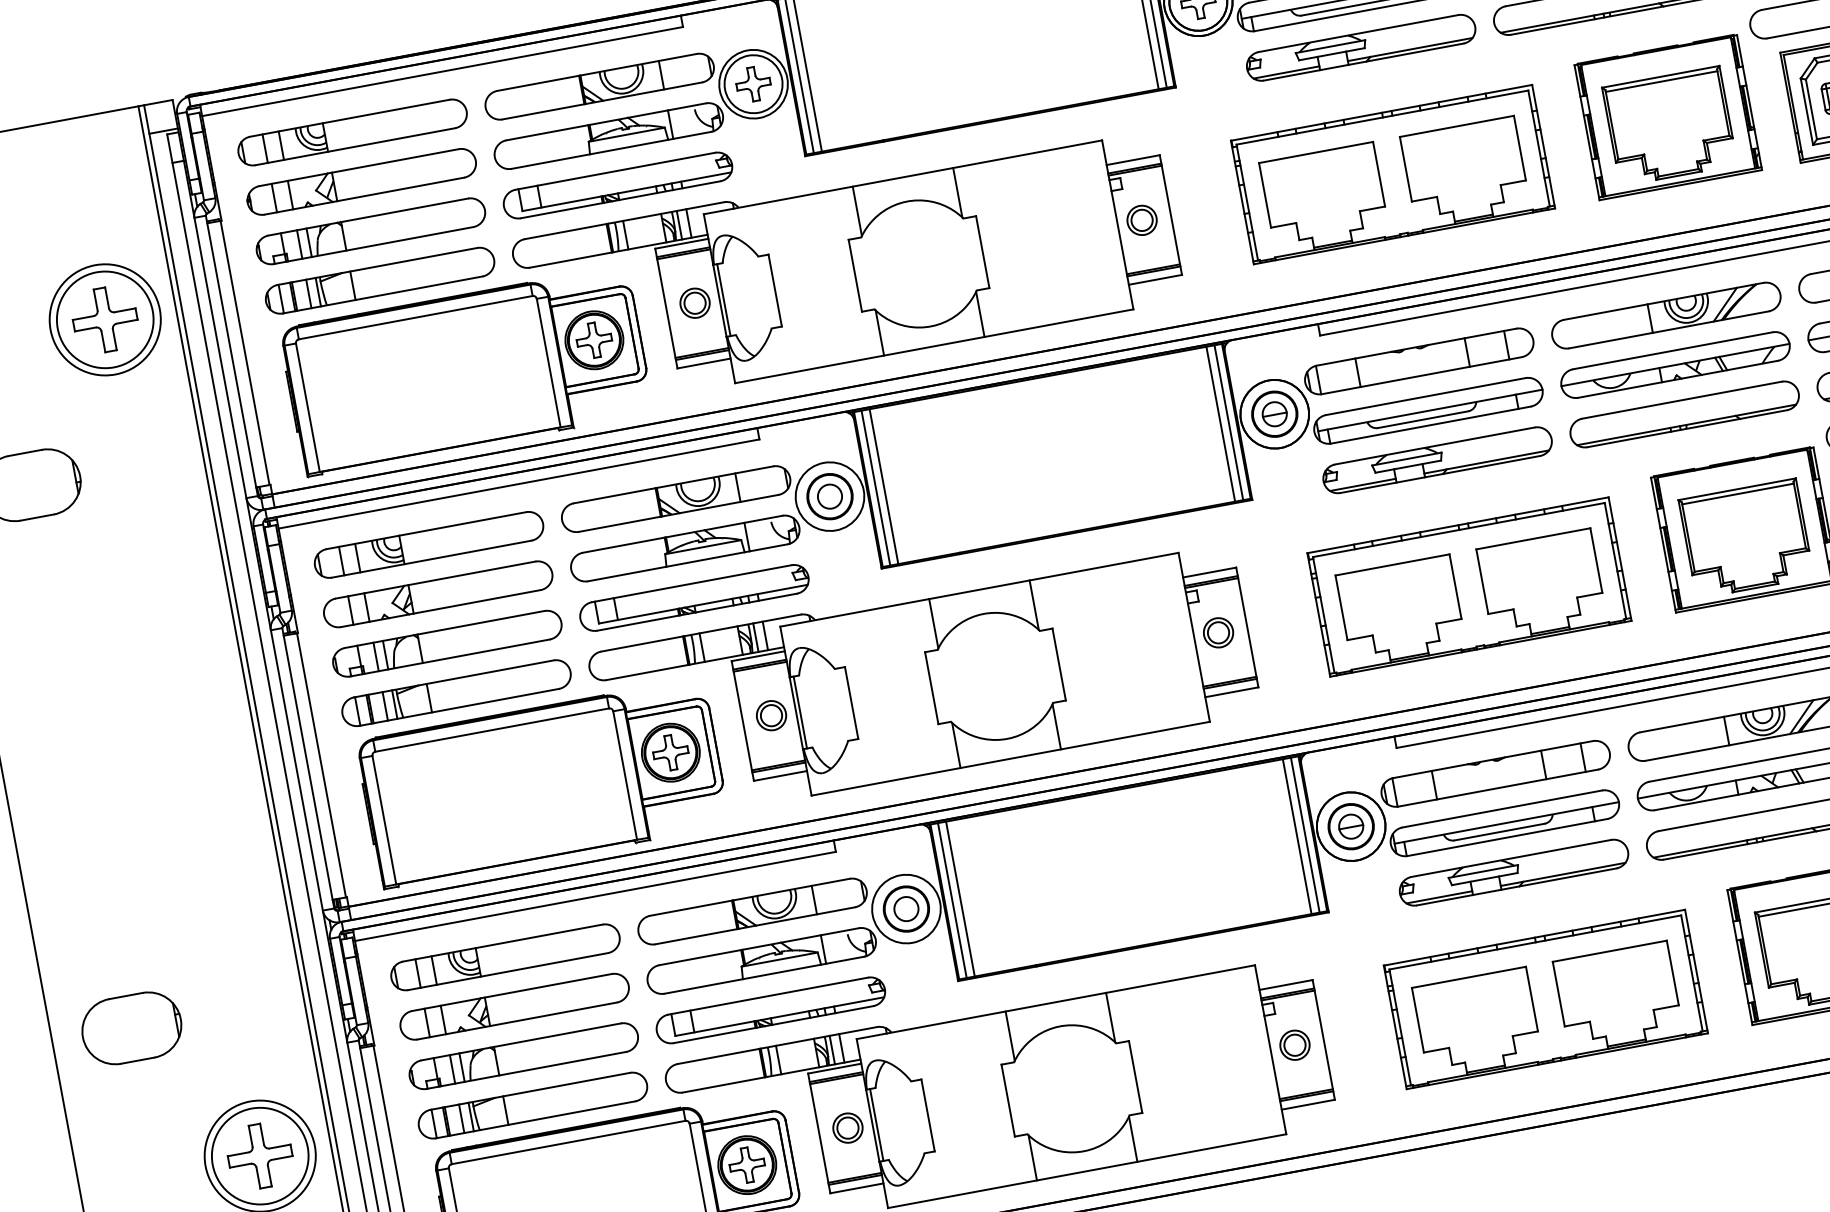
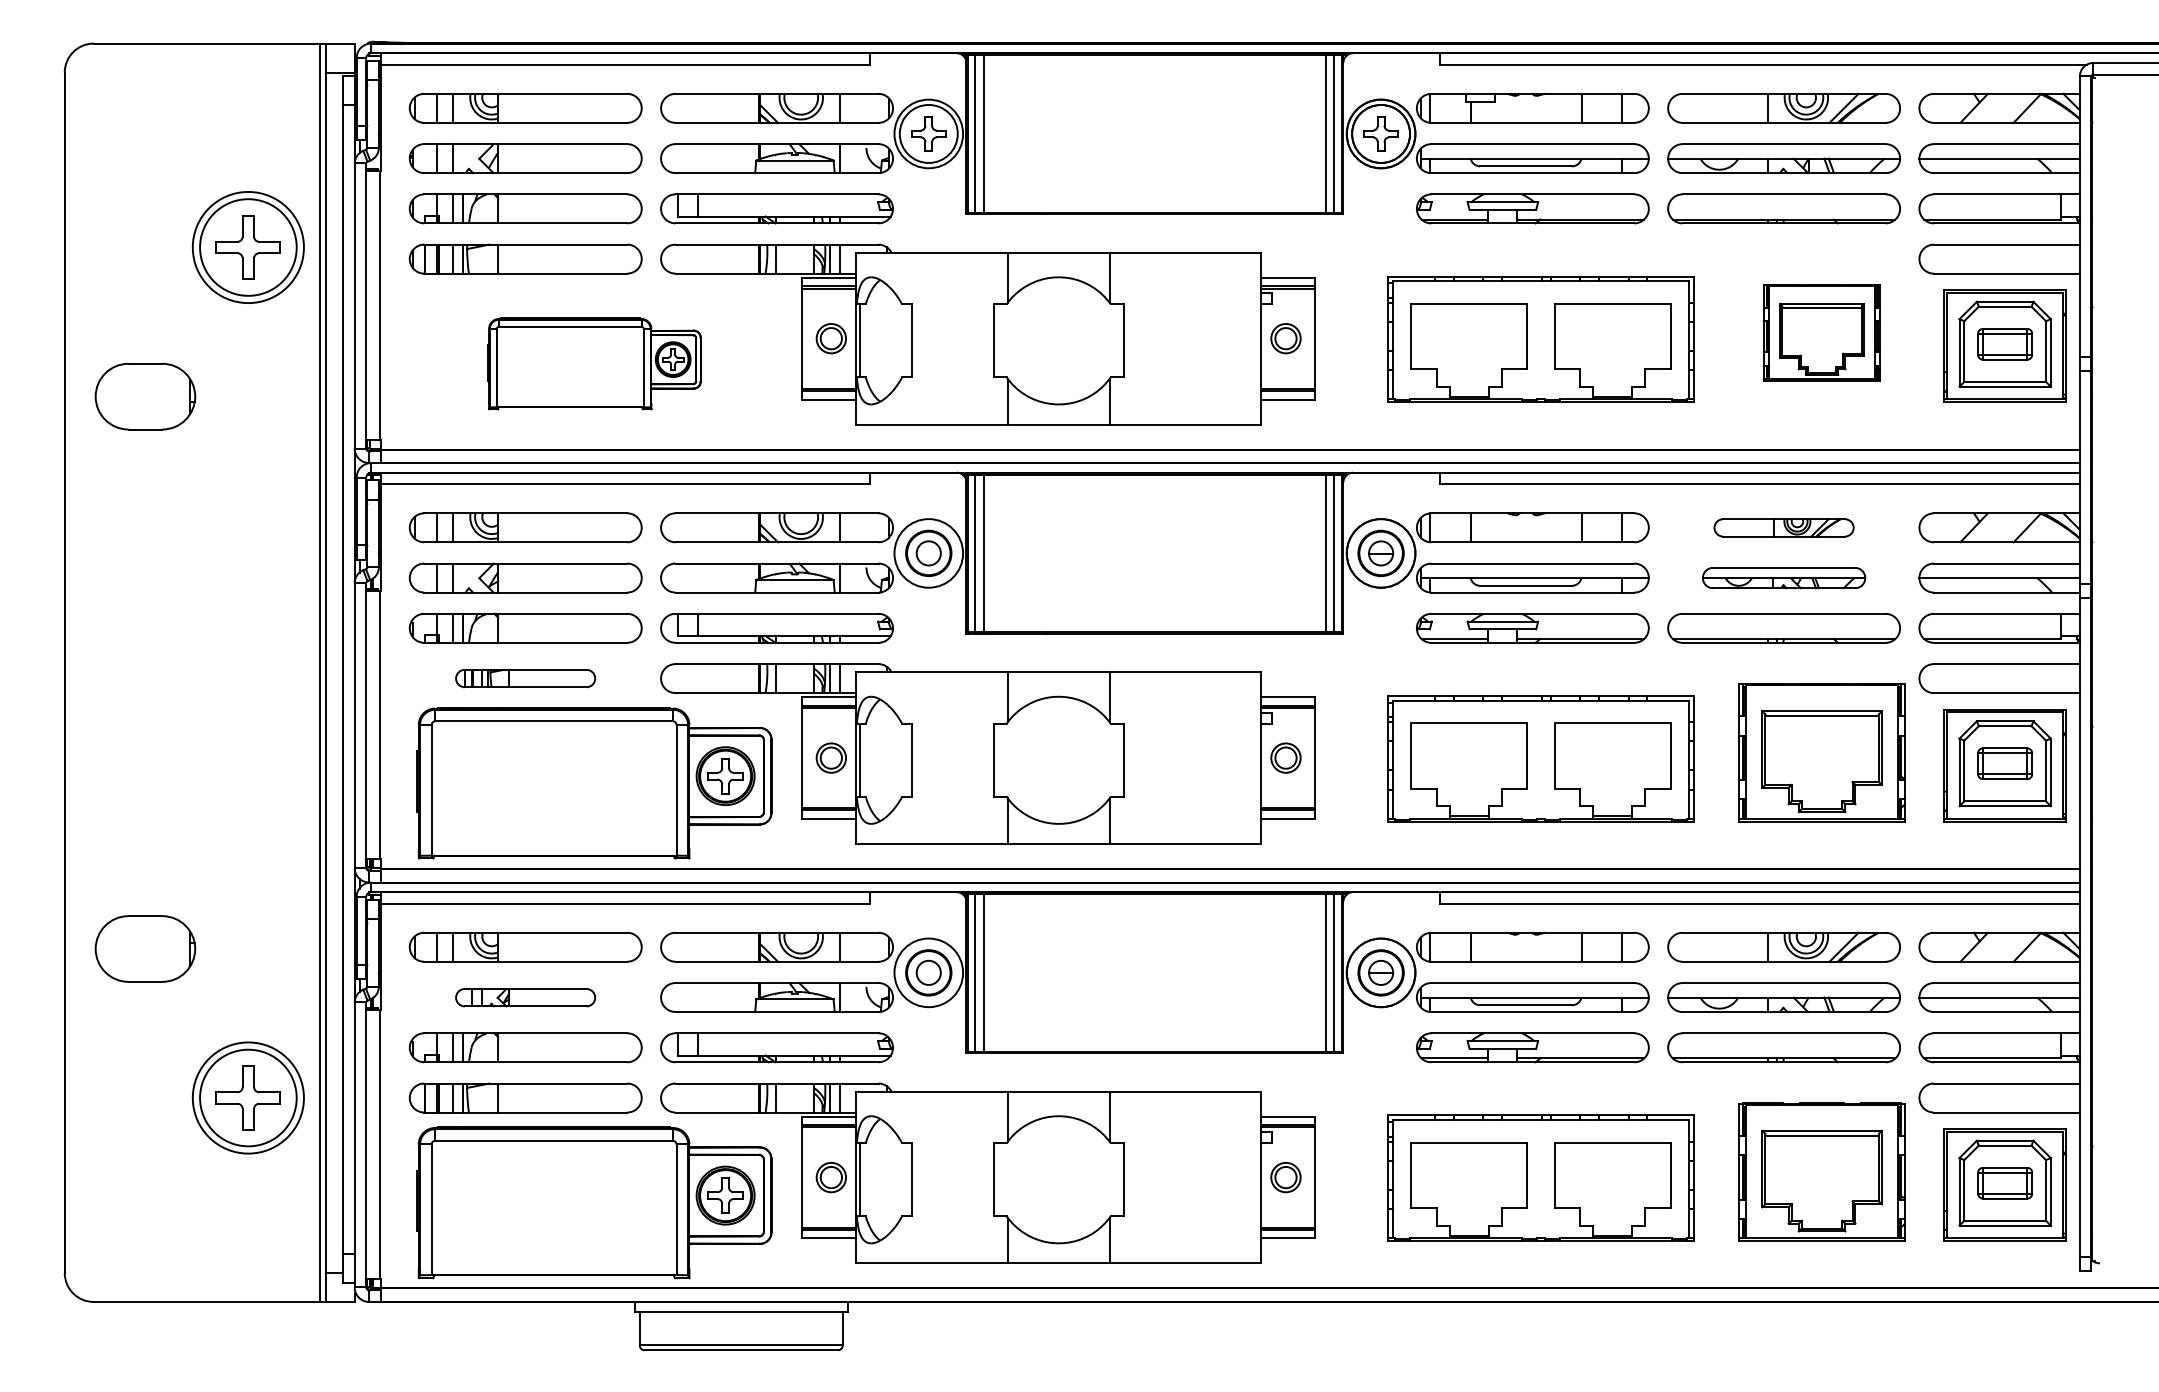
part: (1667, 116) -> (1821, 332), size x0.7
part: (1665, 315) -> (1783, 527), size x0.6
part: (1674, 364) -> (1783, 577), size x0.7
part: (466, 370) -> (594, 363), size x0.6
part: (456, 693) -> (525, 678), size x0.6
part: (514, 1006) -> (525, 997), size x0.6

